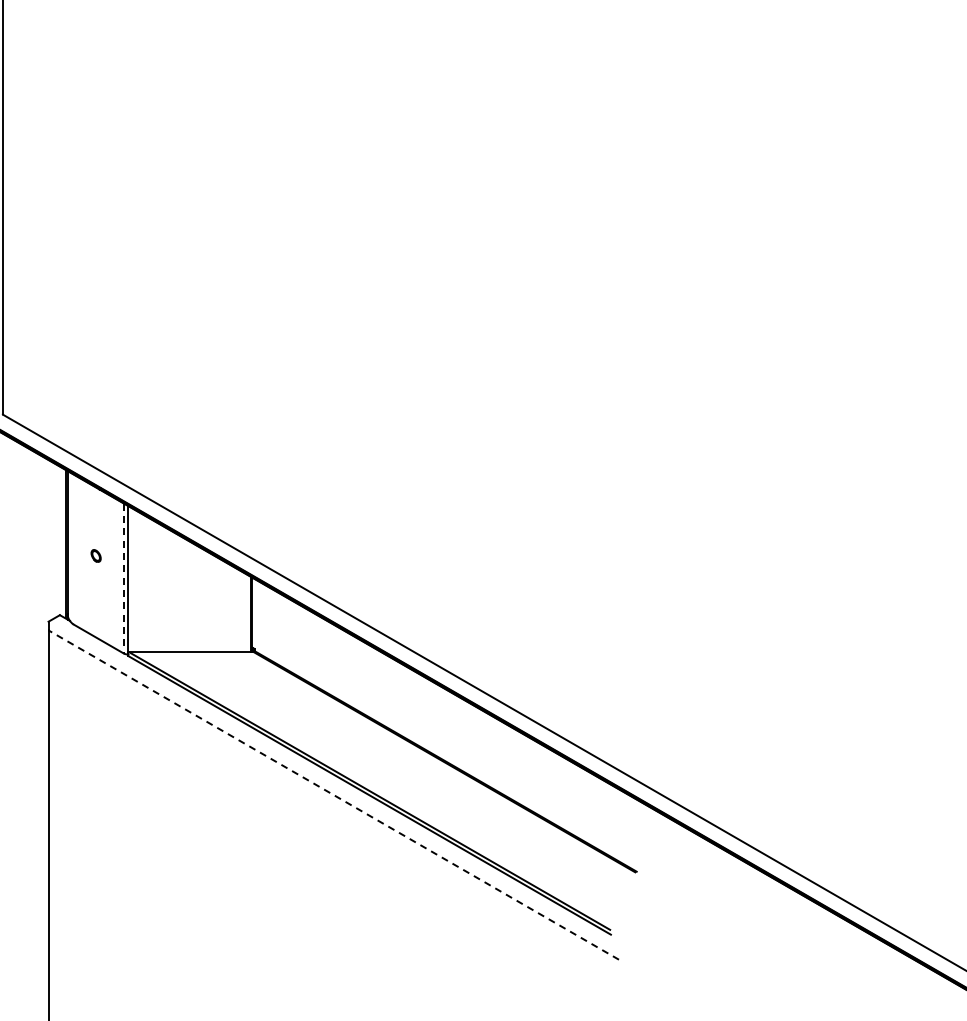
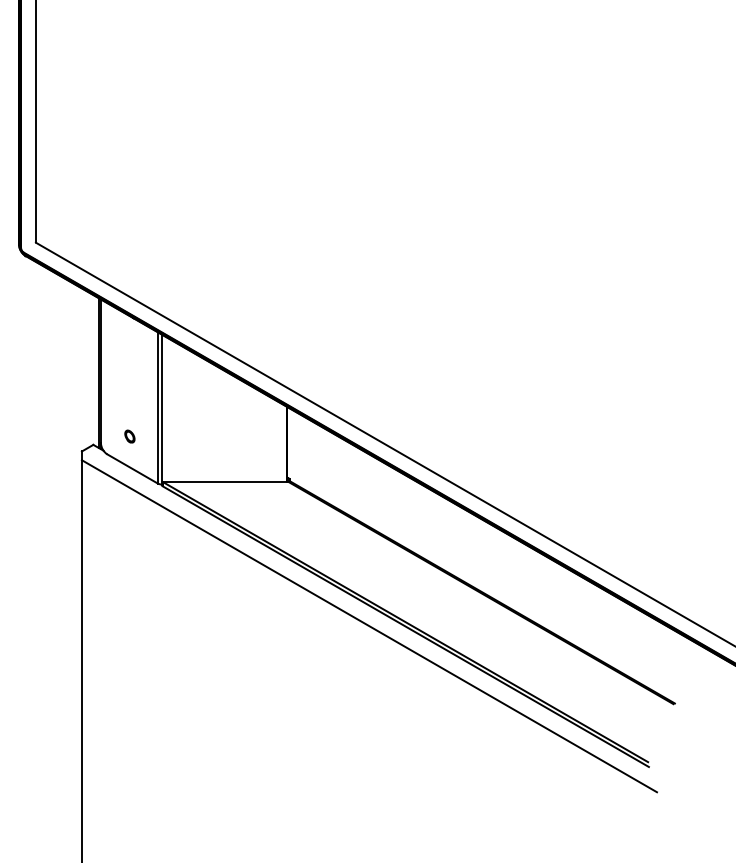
part: (95, 555) -> (129, 436), moved
line: (123, 579) -> (157, 408), dashed -> solid
line: (333, 794) -> (369, 625), dashed -> solid

